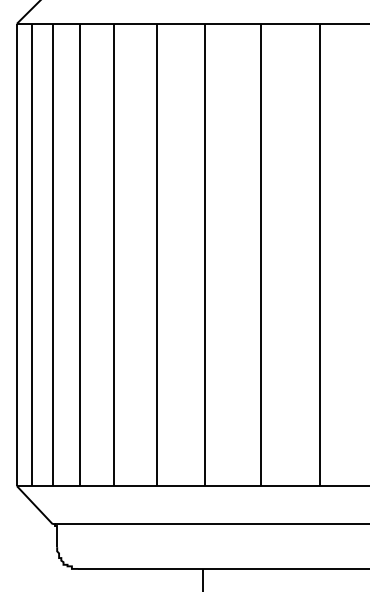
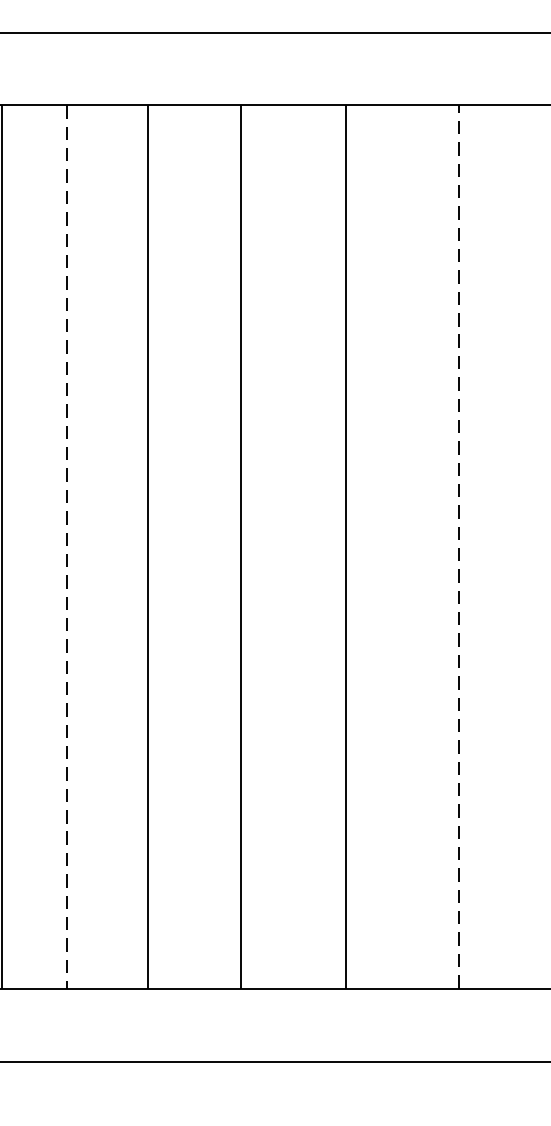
line: (319, 254) -> (458, 546), solid -> dashed
line: (114, 255) -> (67, 548), solid -> dashed

